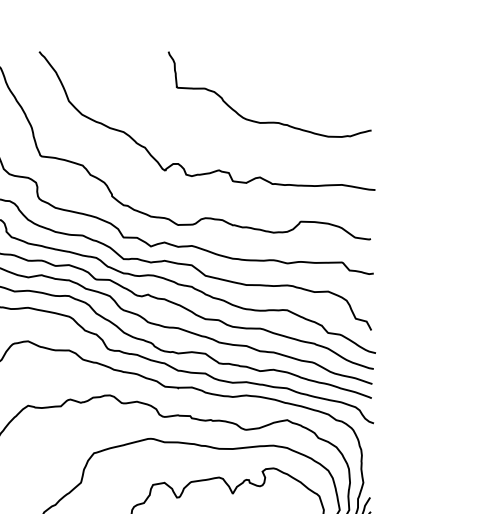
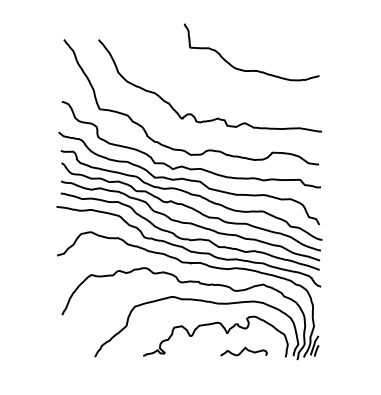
curve: (269, 122) -> (251, 70), moved

